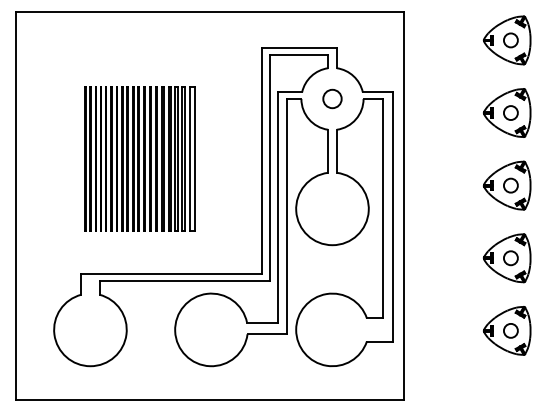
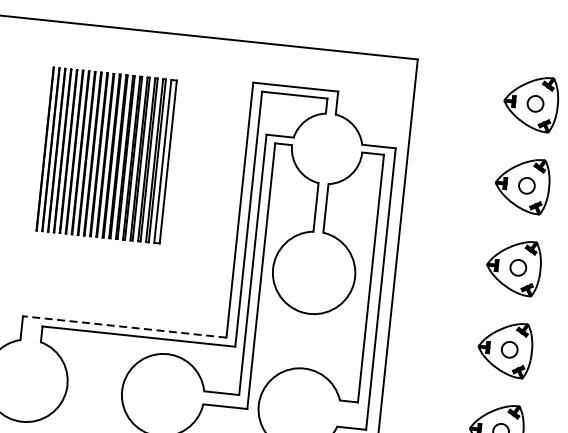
circle: (332, 98) -> (327, 148), removed
part: (139, 158) -> (106, 154), moved
line: (171, 273) -> (124, 326), solid -> dashed

